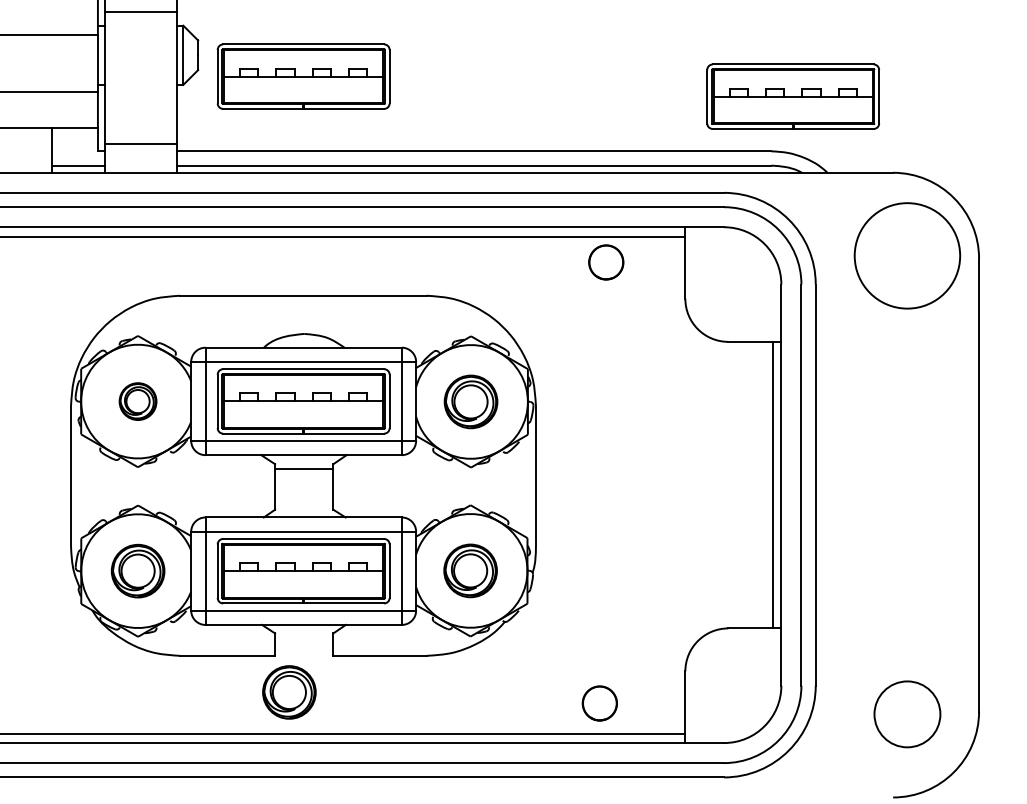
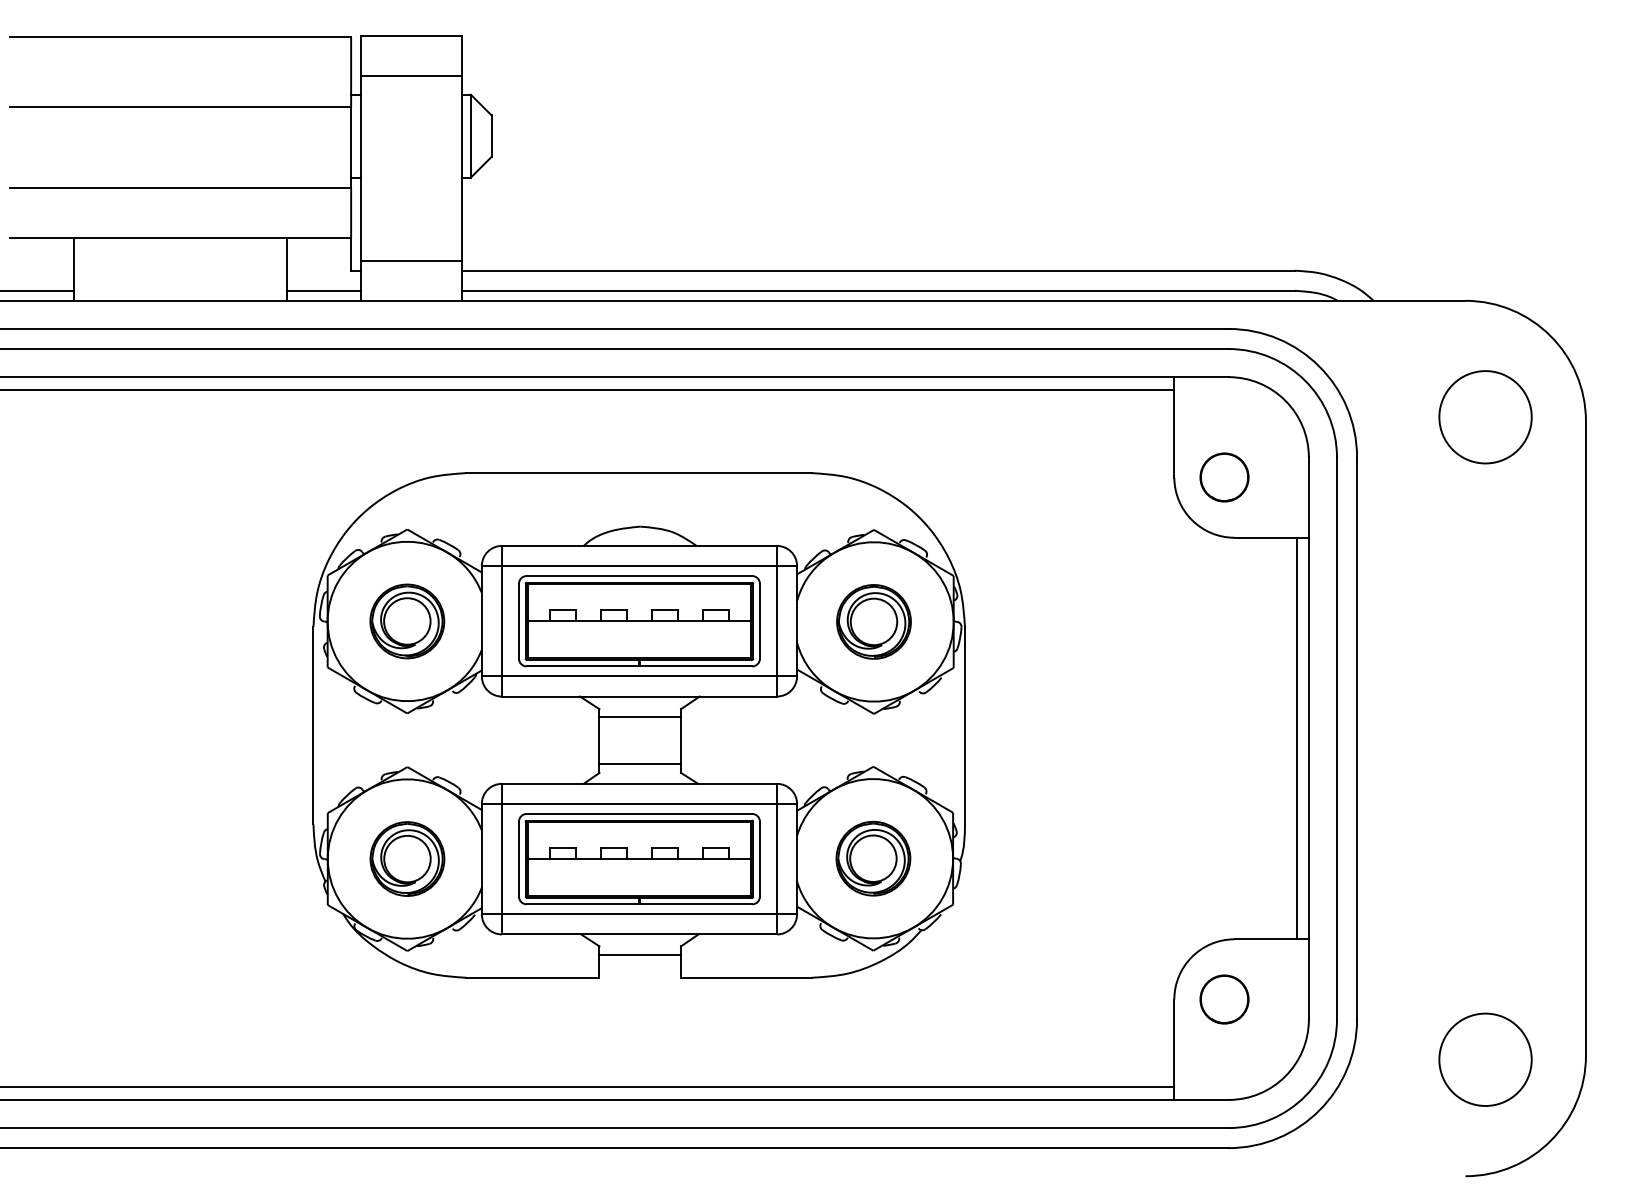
part: (303, 76) -> (639, 166), removed
part: (793, 96) -> (1325, 194), removed
circle: (907, 256) -> (1485, 417), size x0.62
circle: (606, 262) -> (1224, 477), moved
part: (138, 401) -> (407, 621), size x1.43
line: (304, 502) -> (640, 763), added
line: (304, 639) -> (640, 954), added
part: (289, 692) -> (619, 1028), removed
circle: (599, 703) -> (1224, 999), moved

